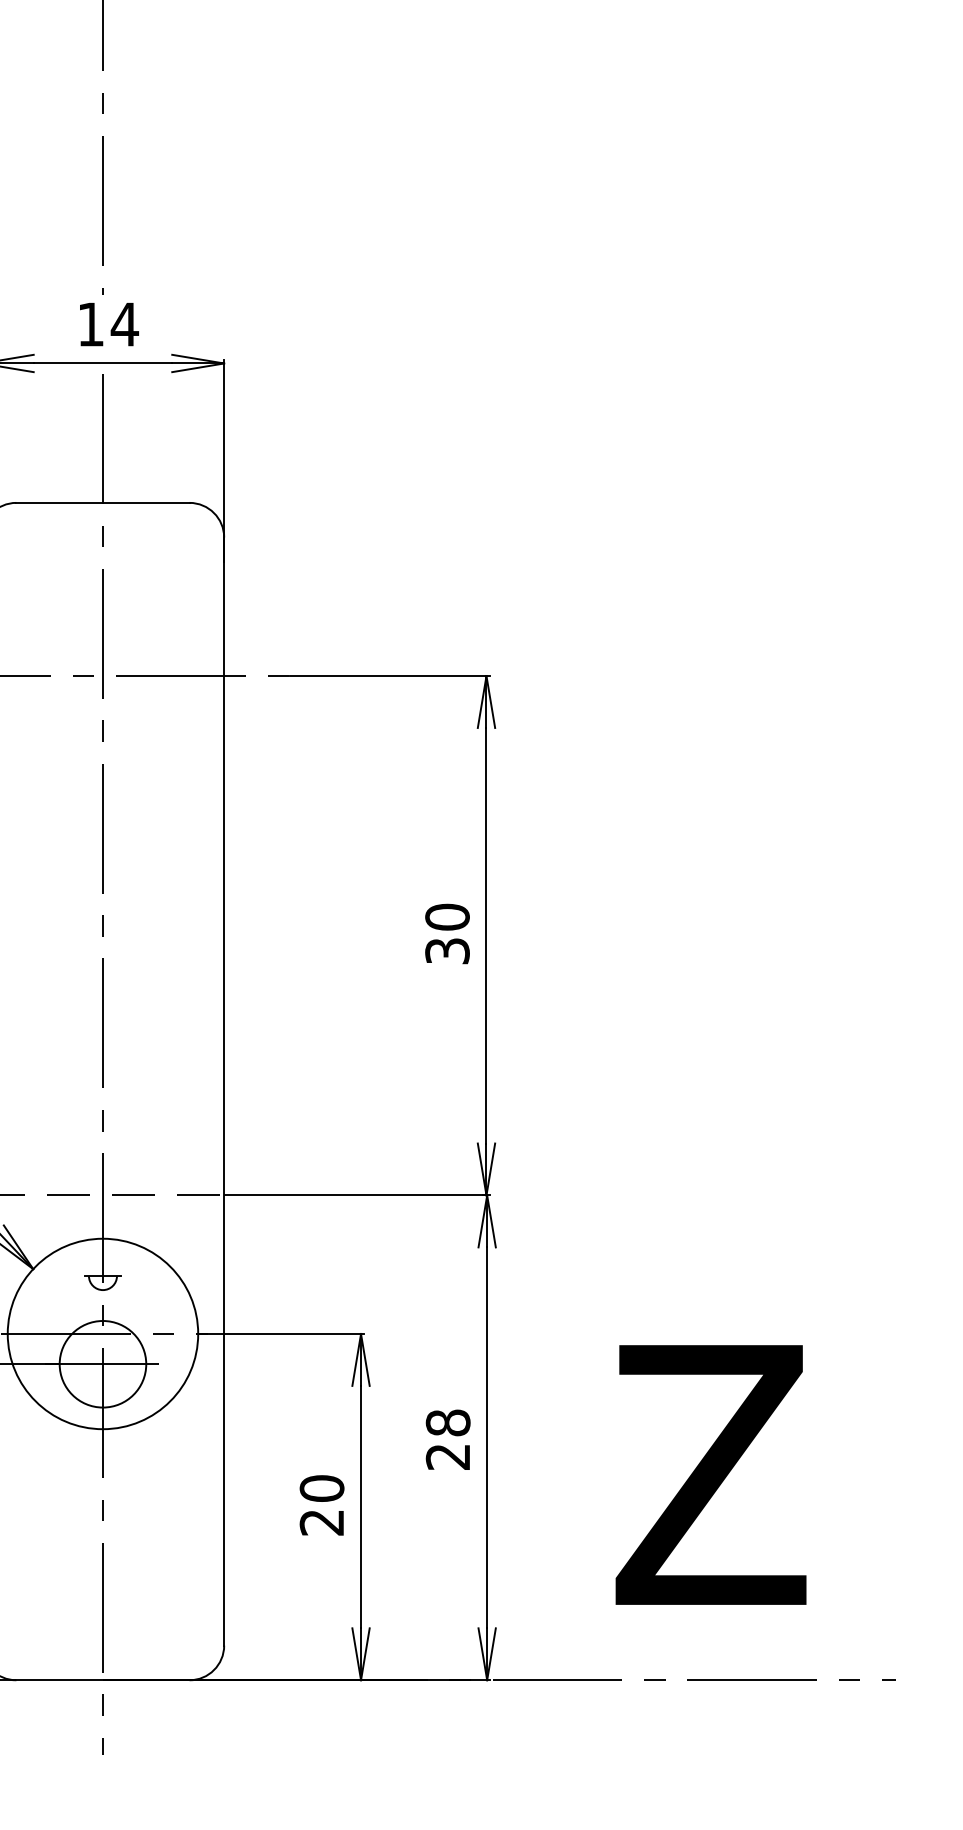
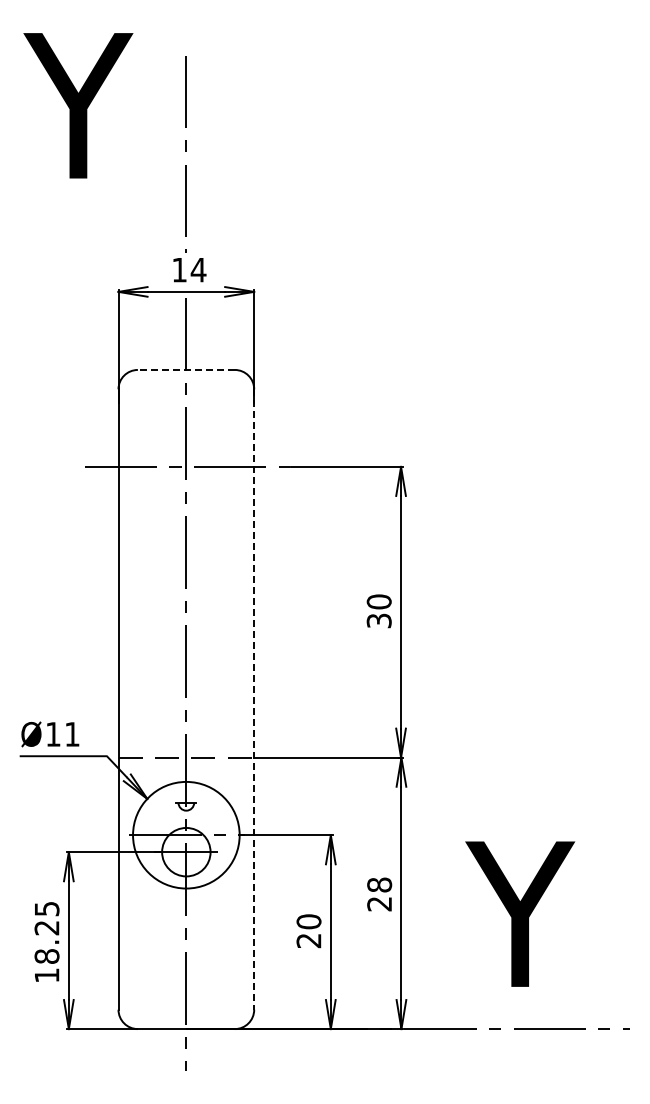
line: (101, 502) -> (185, 369), solid -> dashed
line: (224, 1093) -> (254, 700), solid -> dashed
text: (703, 1473) -> (522, 913), Z -> Y

